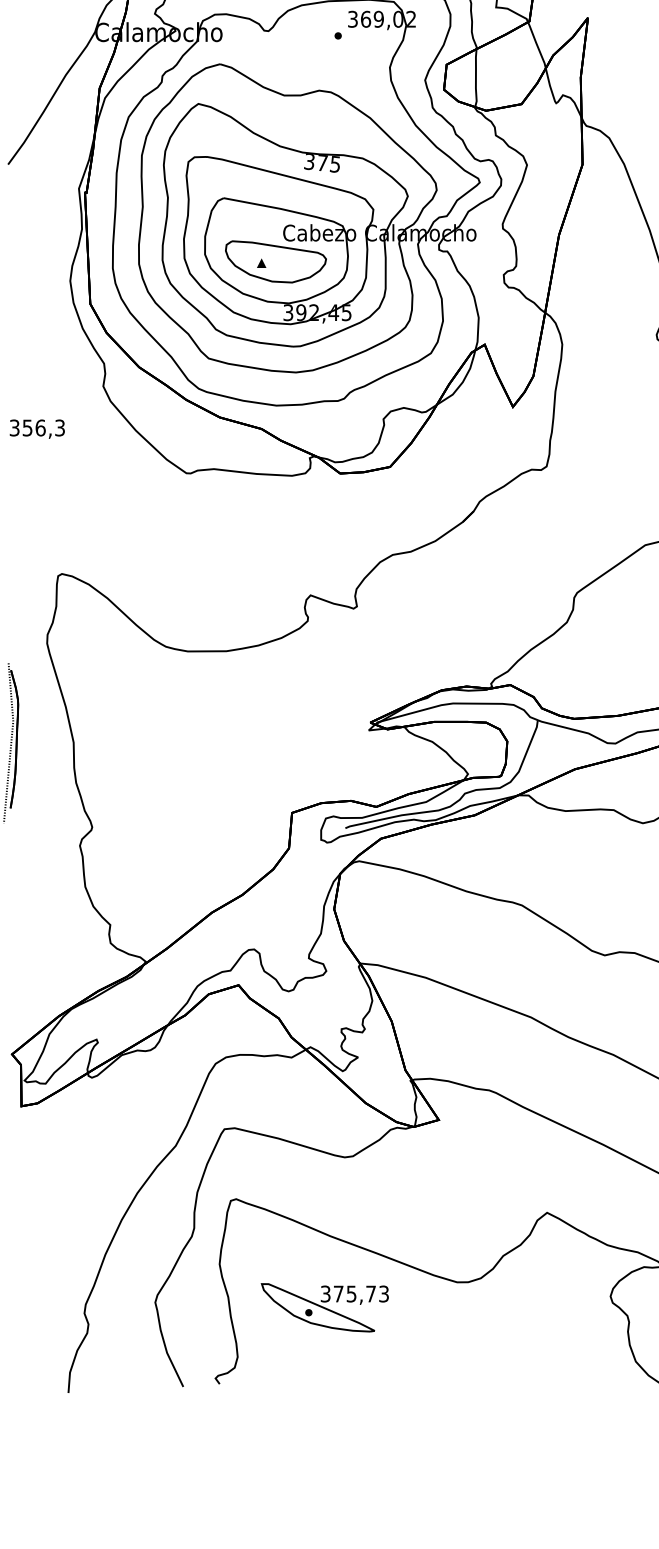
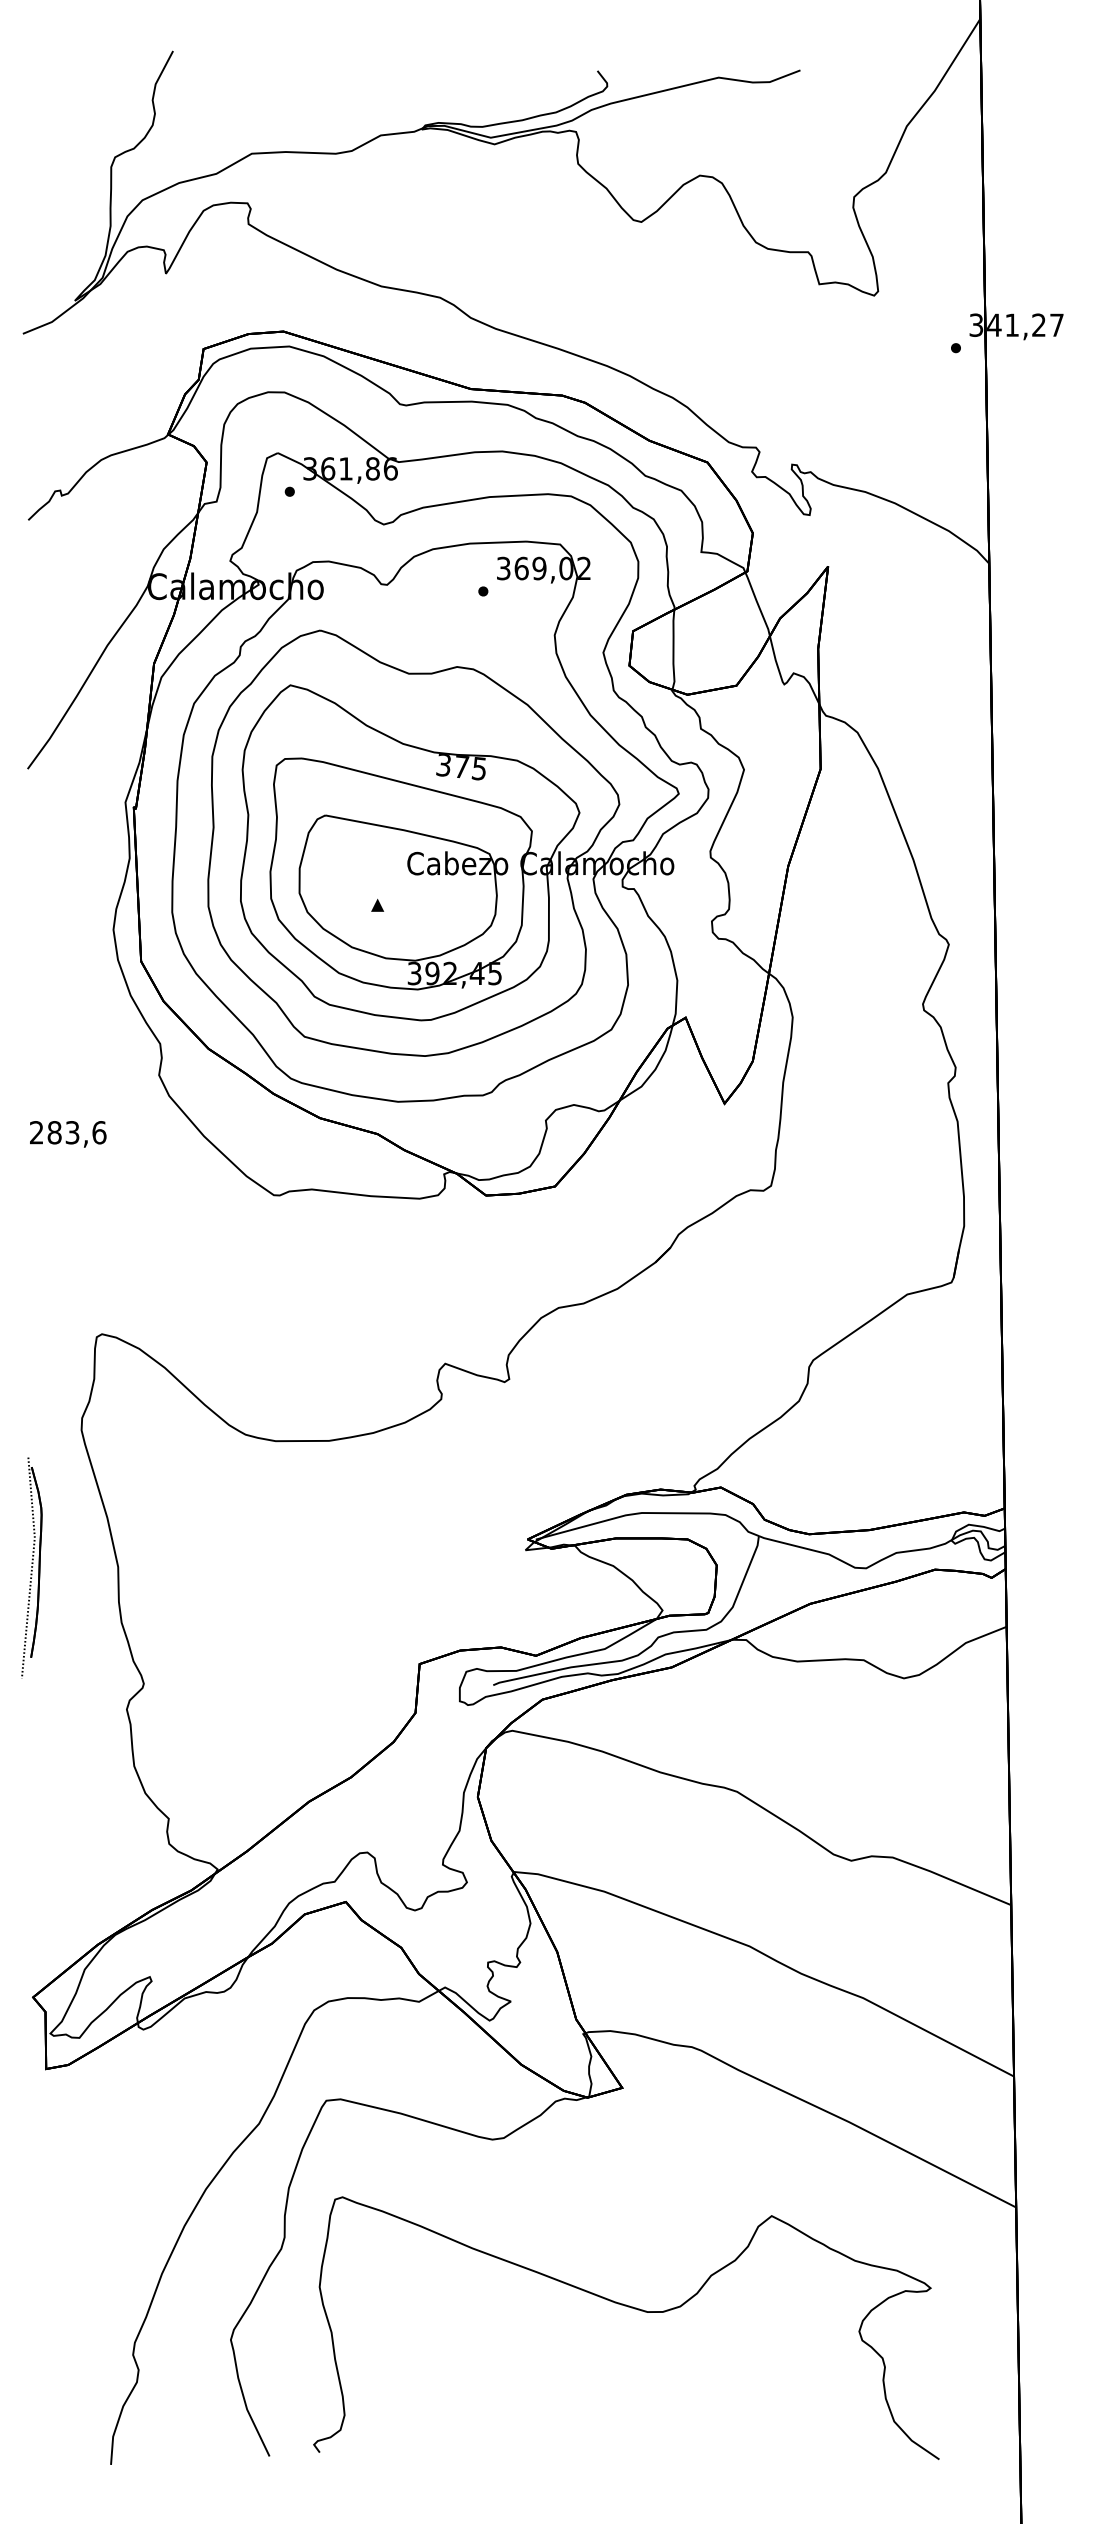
part: (276, 261) -> (397, 903), removed
text: (37, 427) -> (68, 1132), 356,3 -> 283,6
part: (325, 1307) -> (465, 2346), removed

